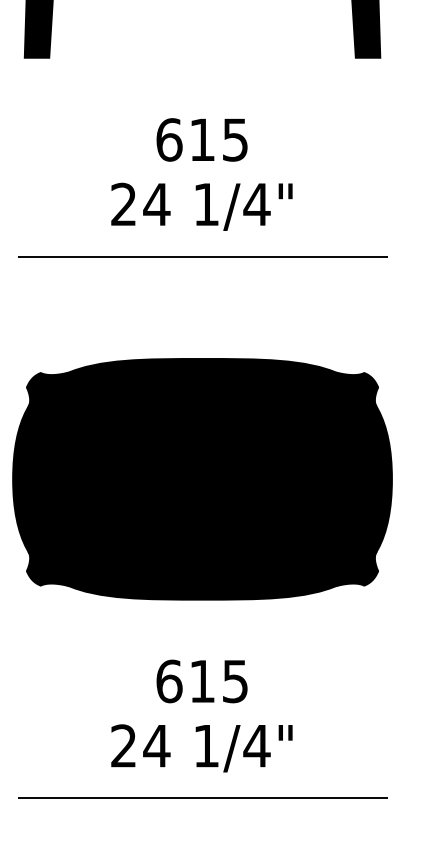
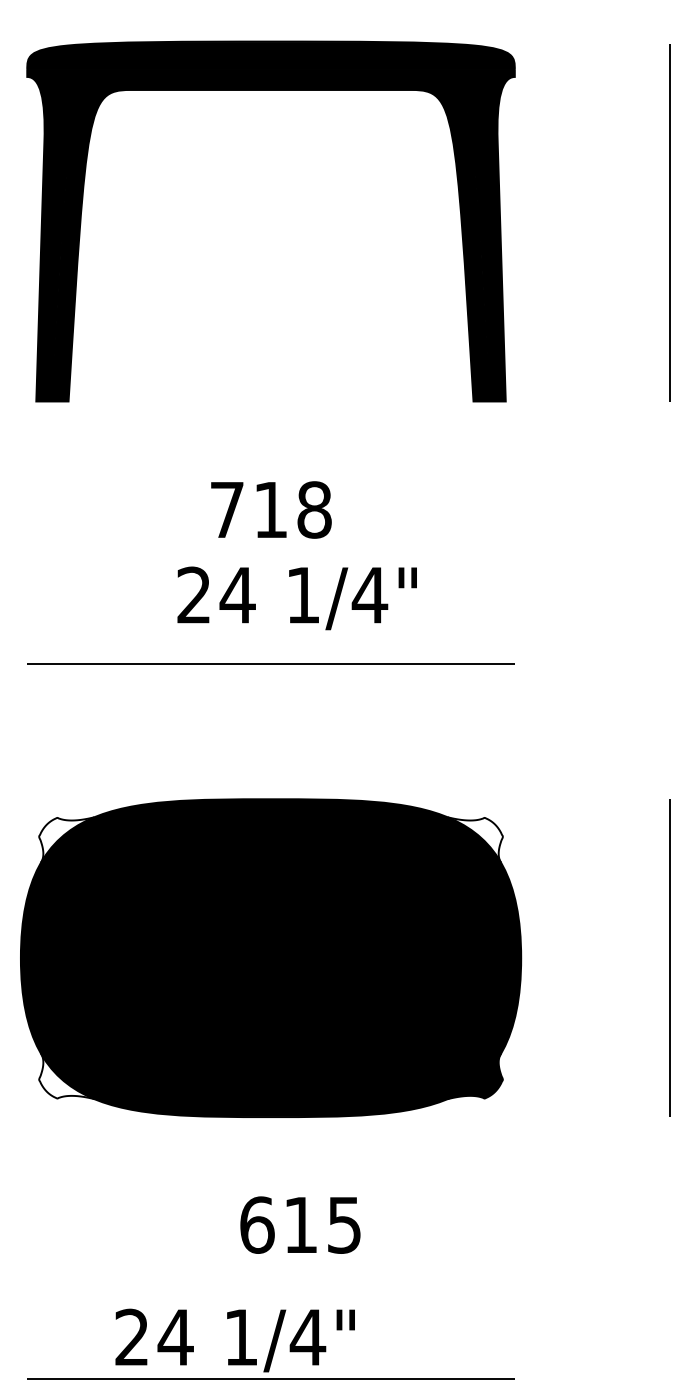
text: (202, 139) -> (270, 509), 615 -> 718
text: (201, 206) -> (296, 598), moved
fill: (47, 389) -> (66, 839), removed
fill: (356, 389) -> (474, 839), removed
fill: (47, 568) -> (66, 1076), removed
text: (202, 680) -> (300, 1224), moved
text: (201, 748) -> (234, 1340), moved

